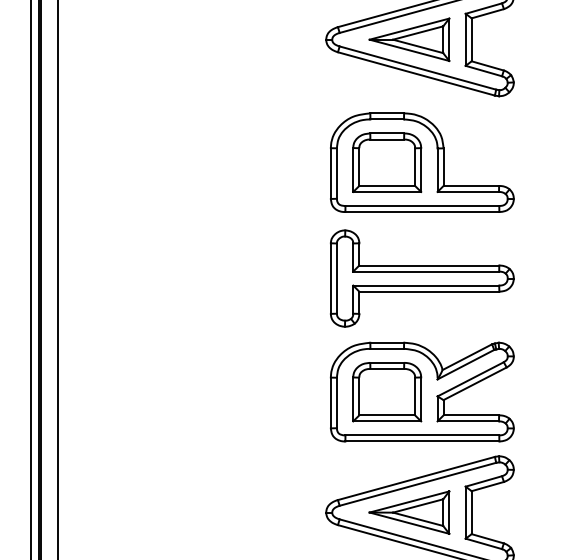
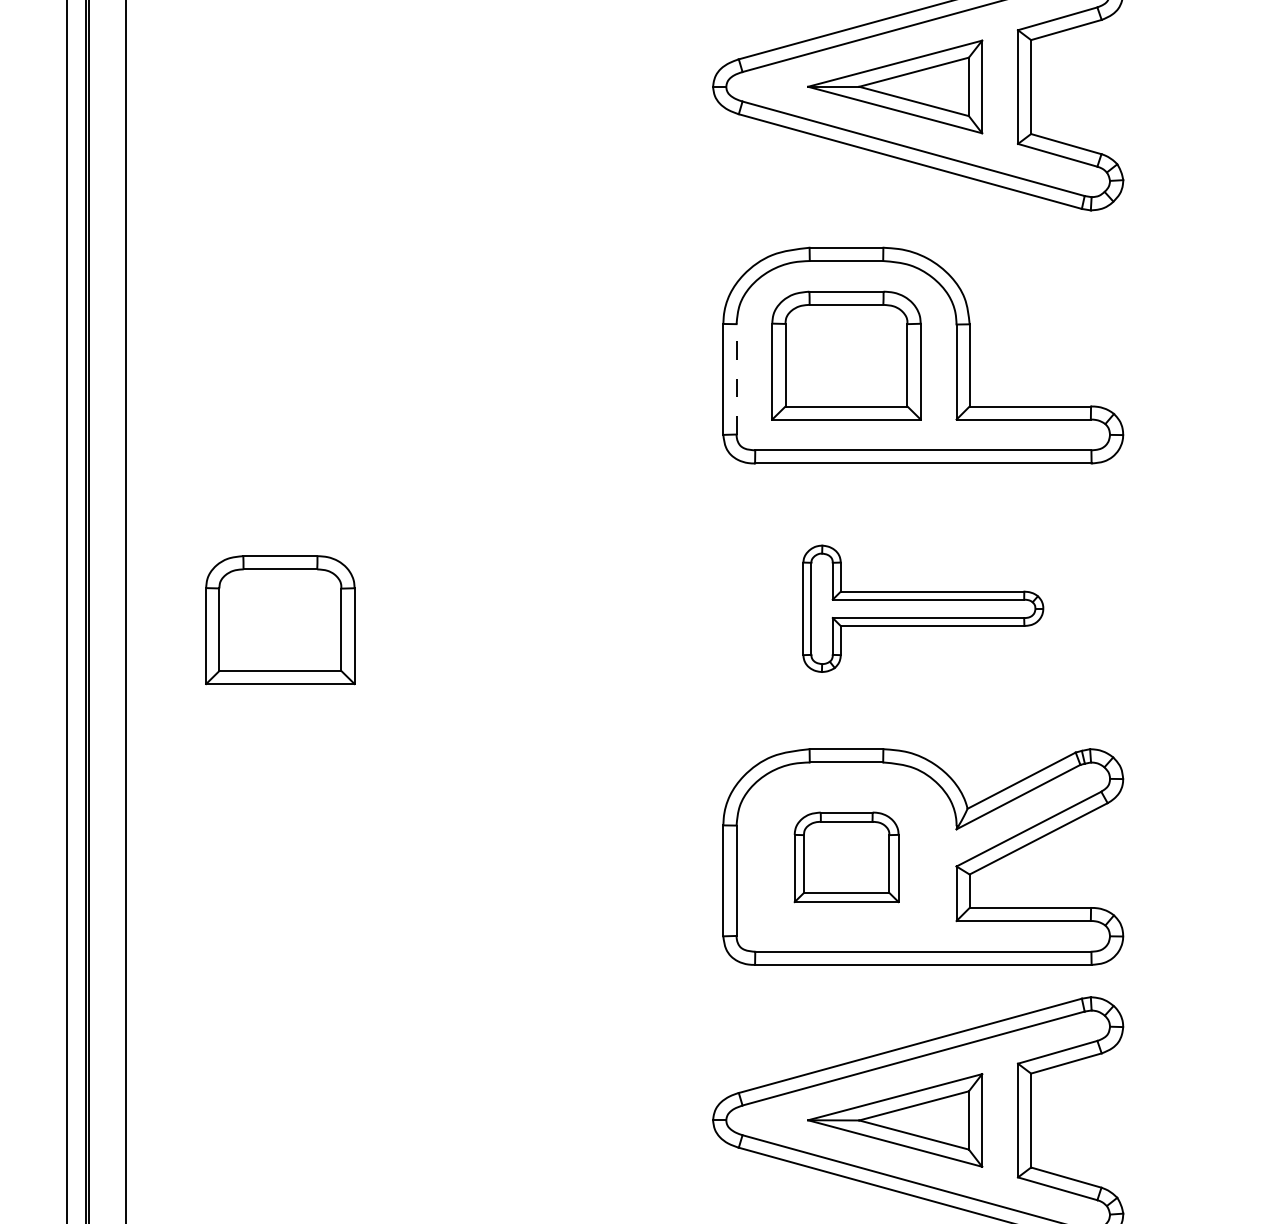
line: (336, 173) -> (735, 379), solid -> dashed
part: (422, 278) -> (923, 608), size x0.6
part: (128, 283) -> (281, 619), added
part: (387, 392) -> (847, 857), size x0.7

